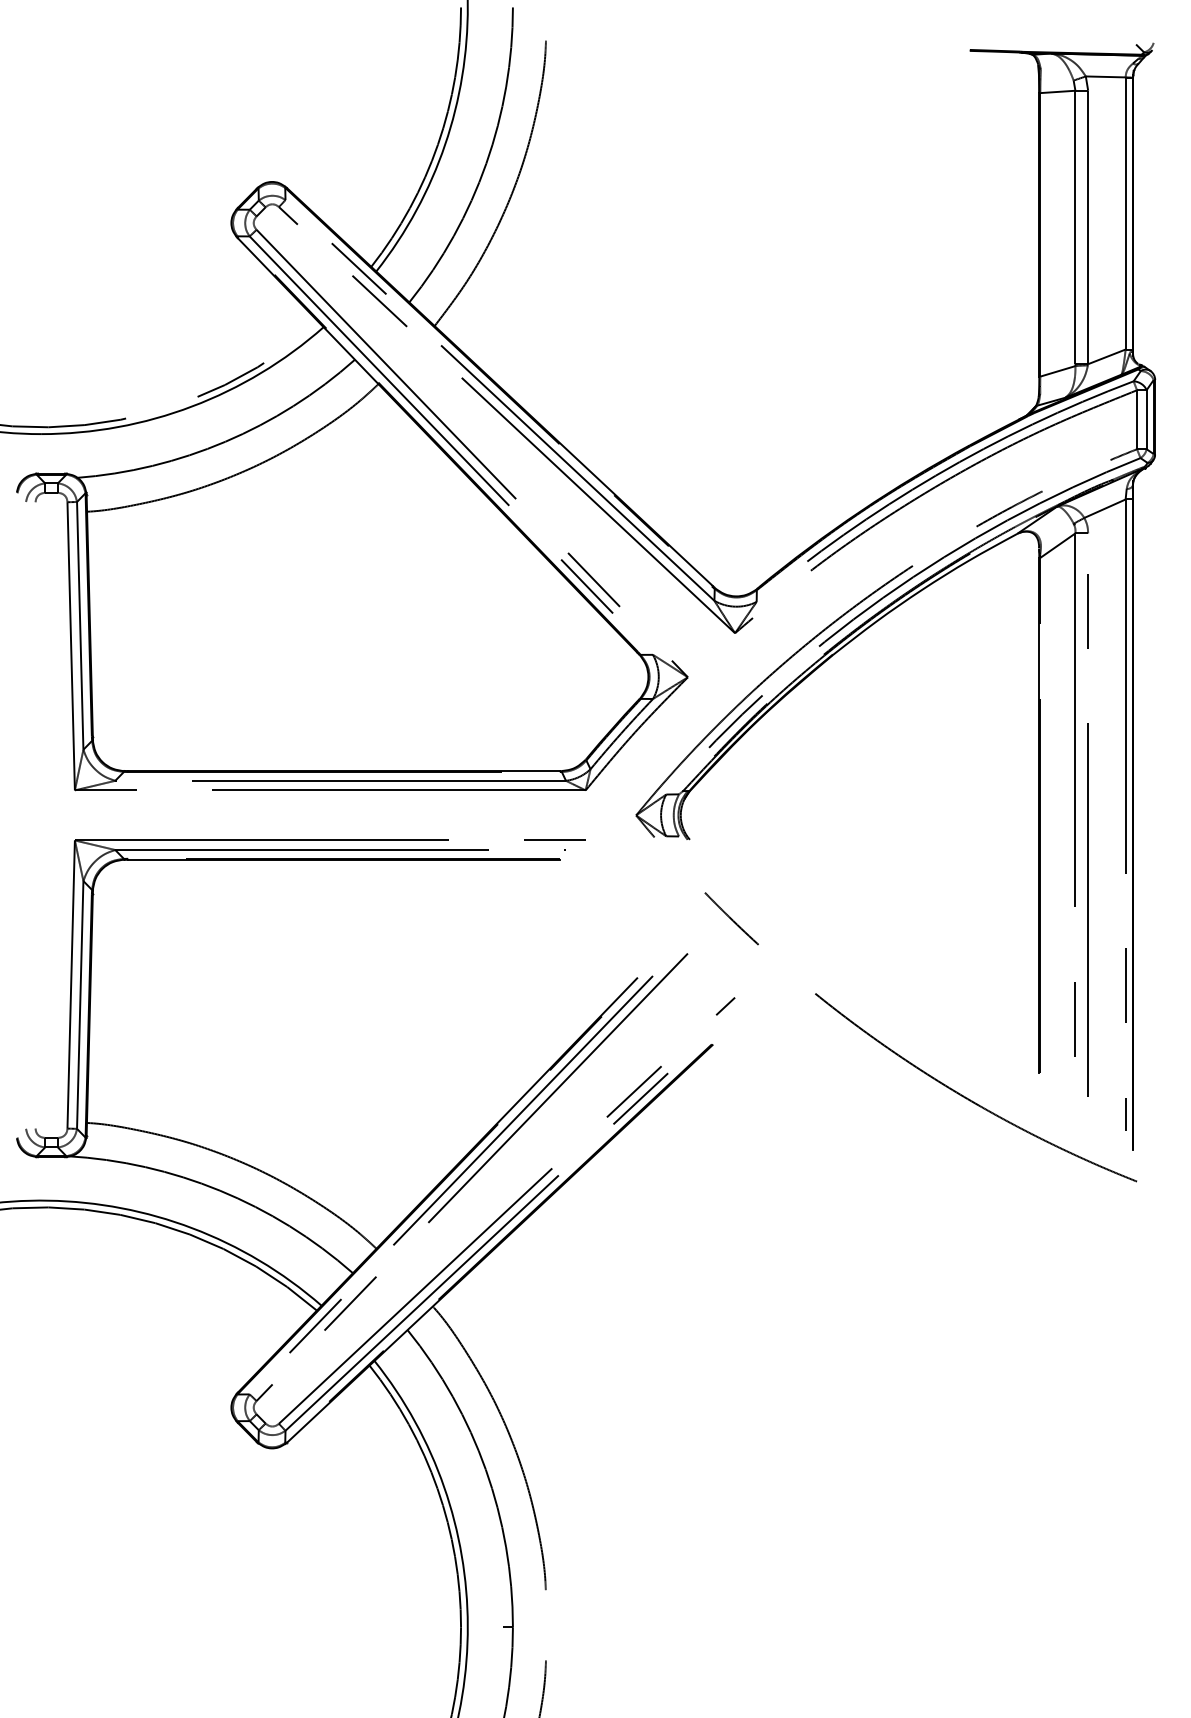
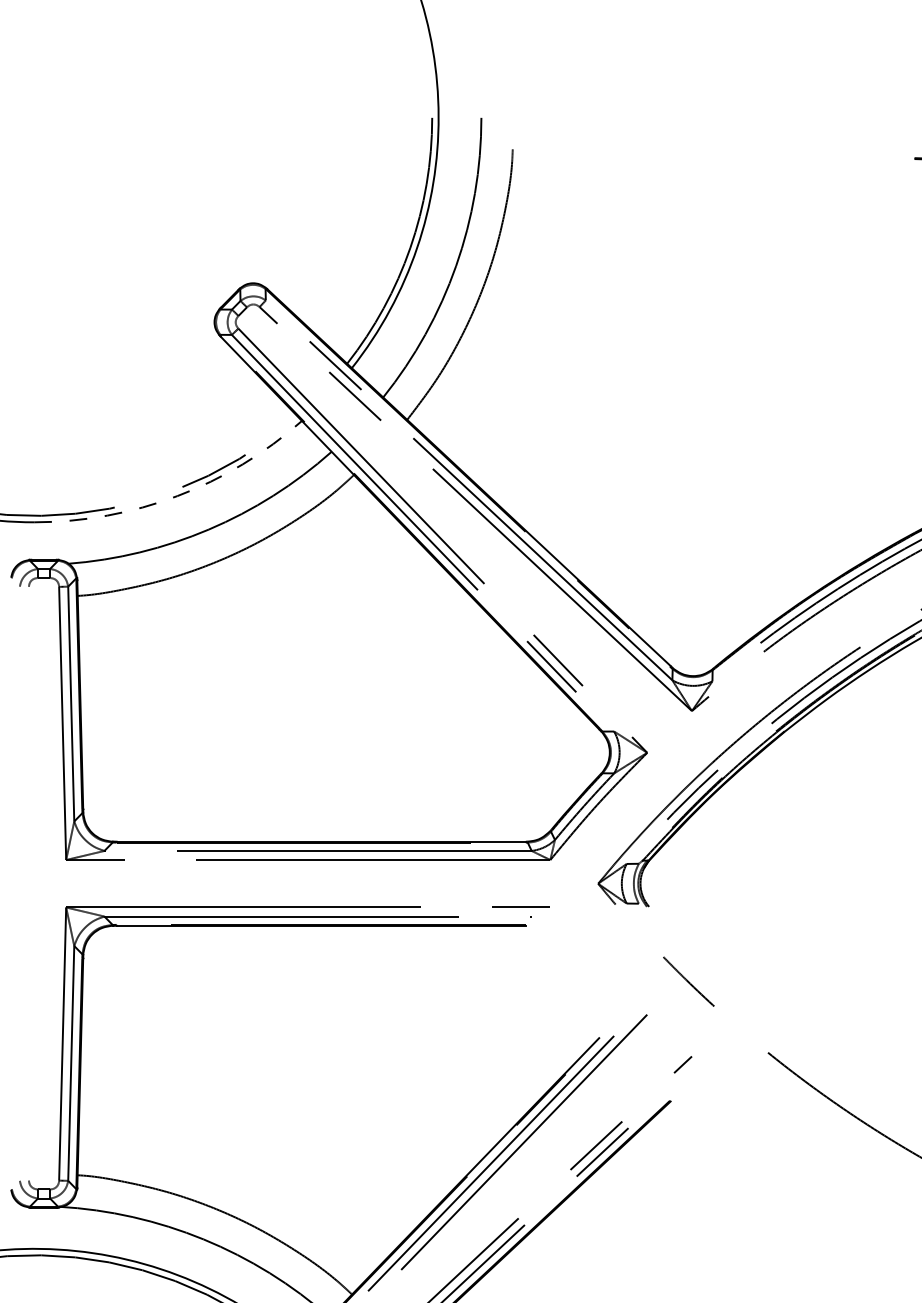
arc: (192, 406) -> (177, 496), solid -> dashed

